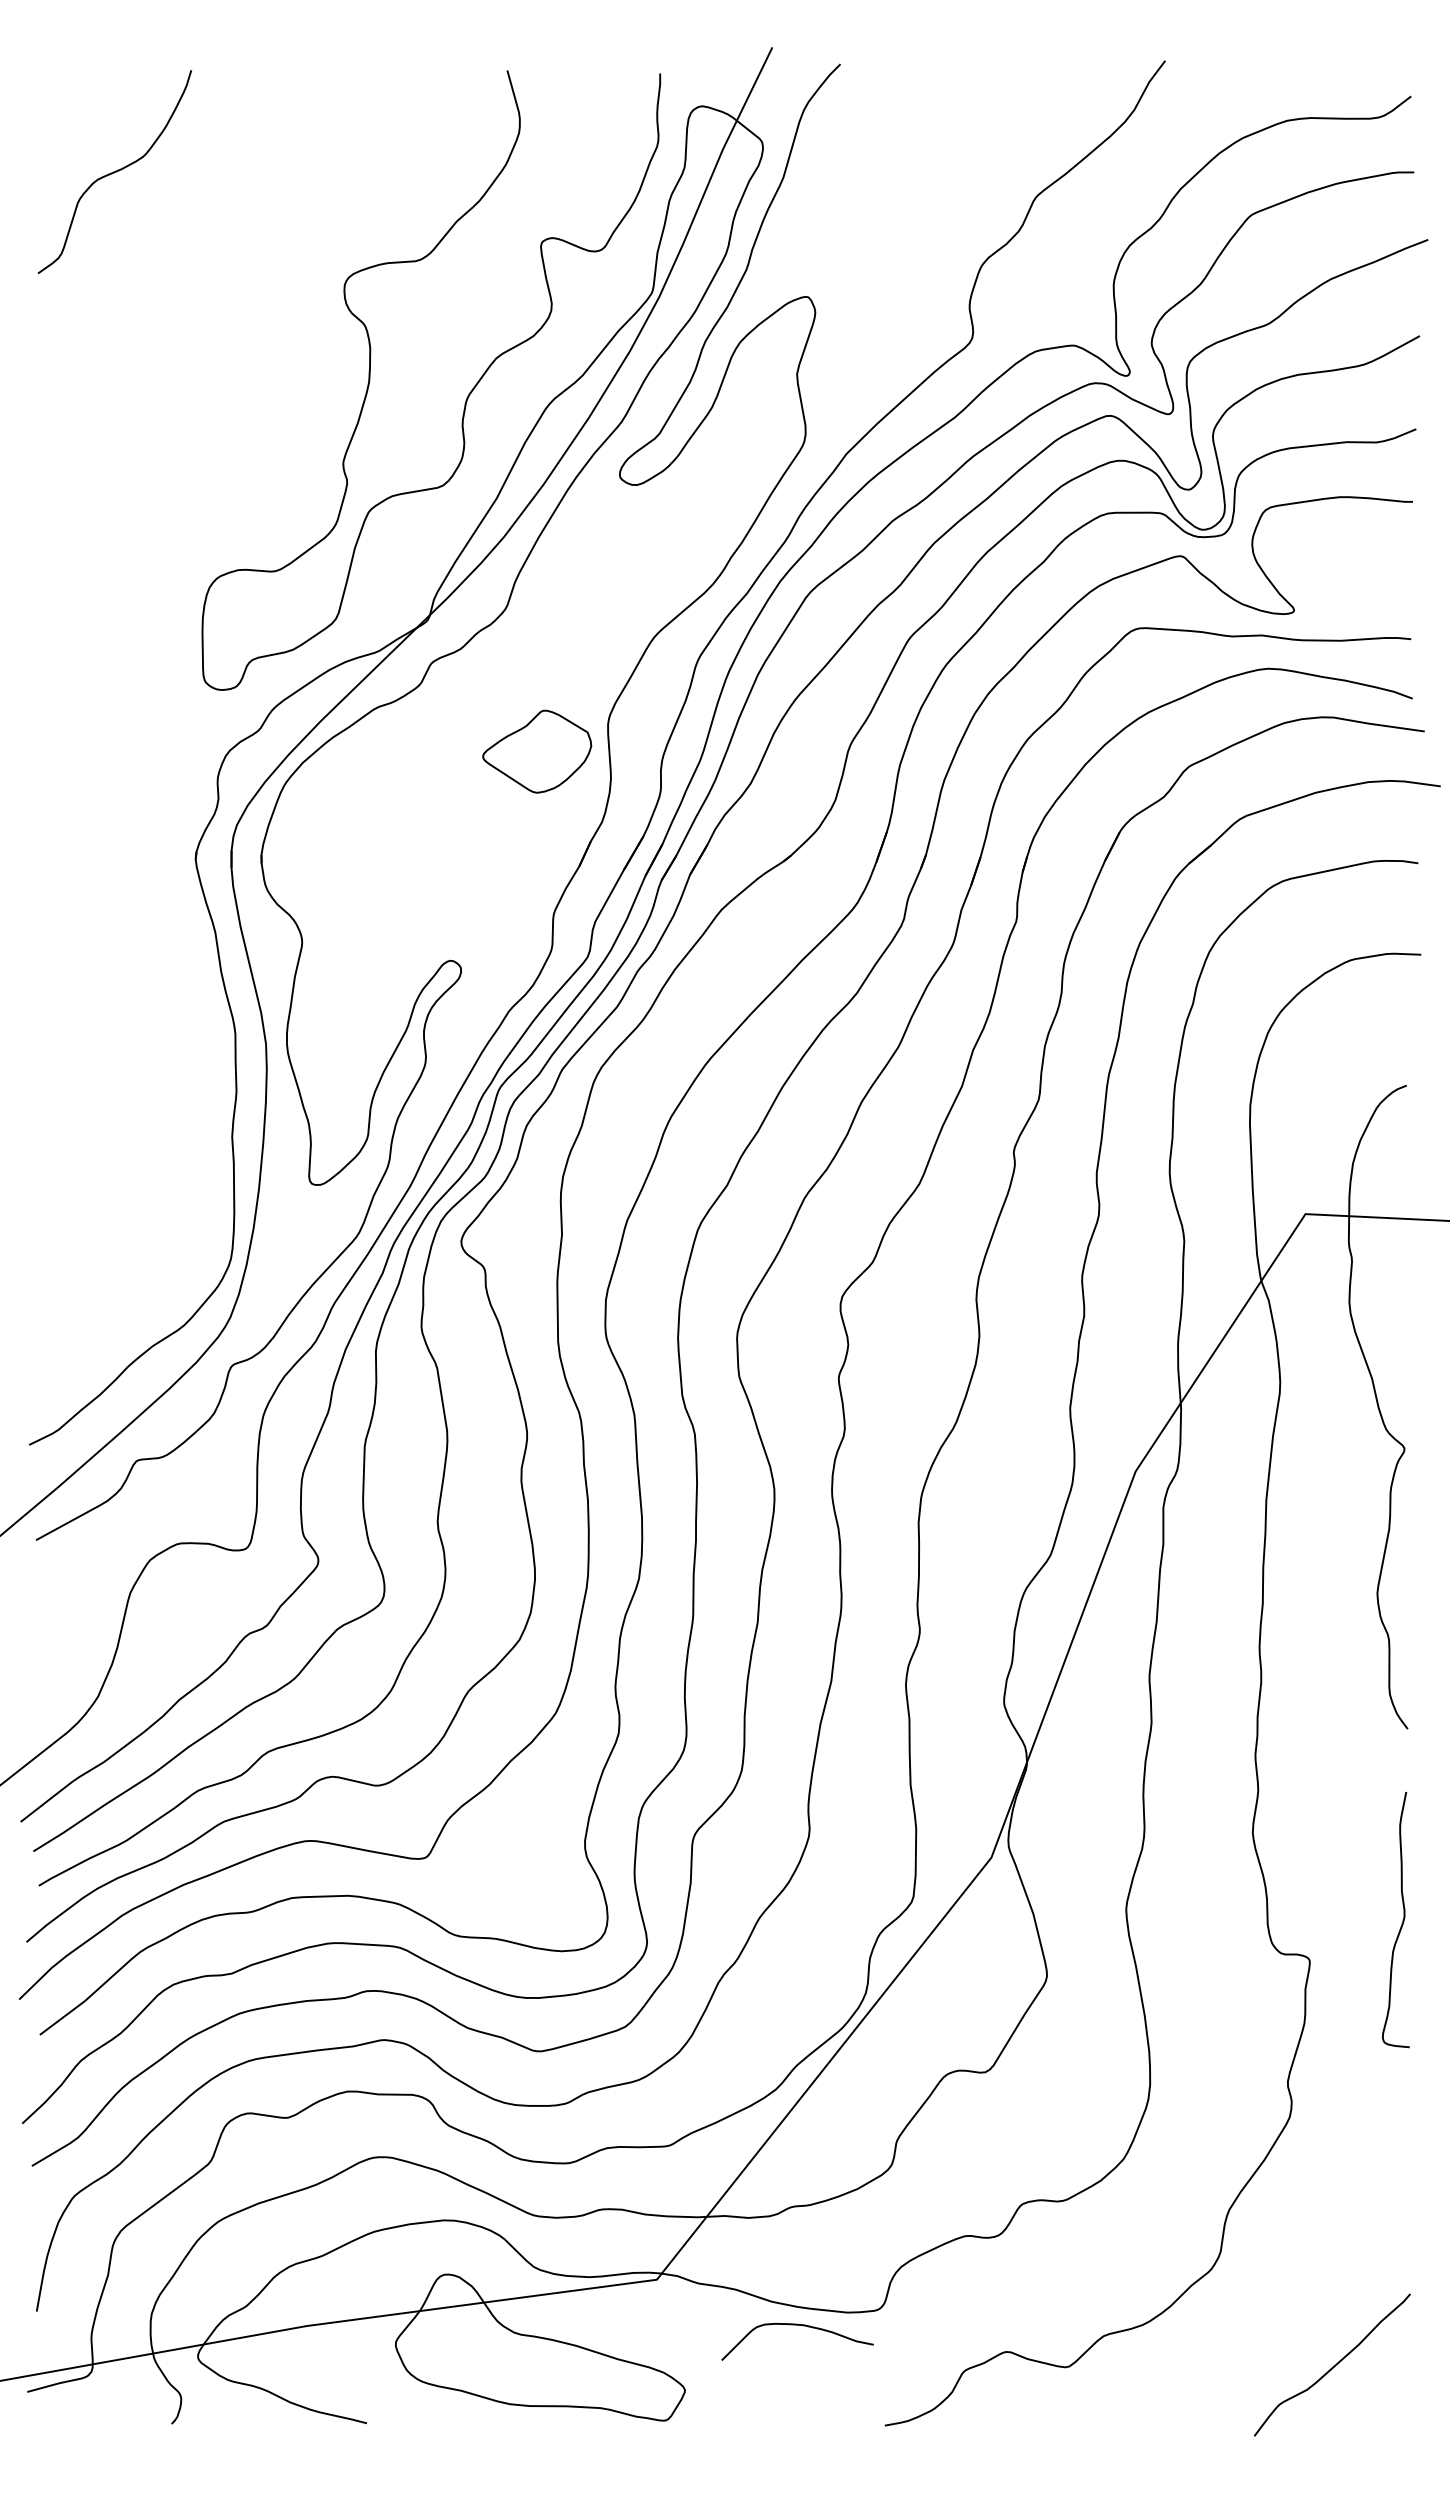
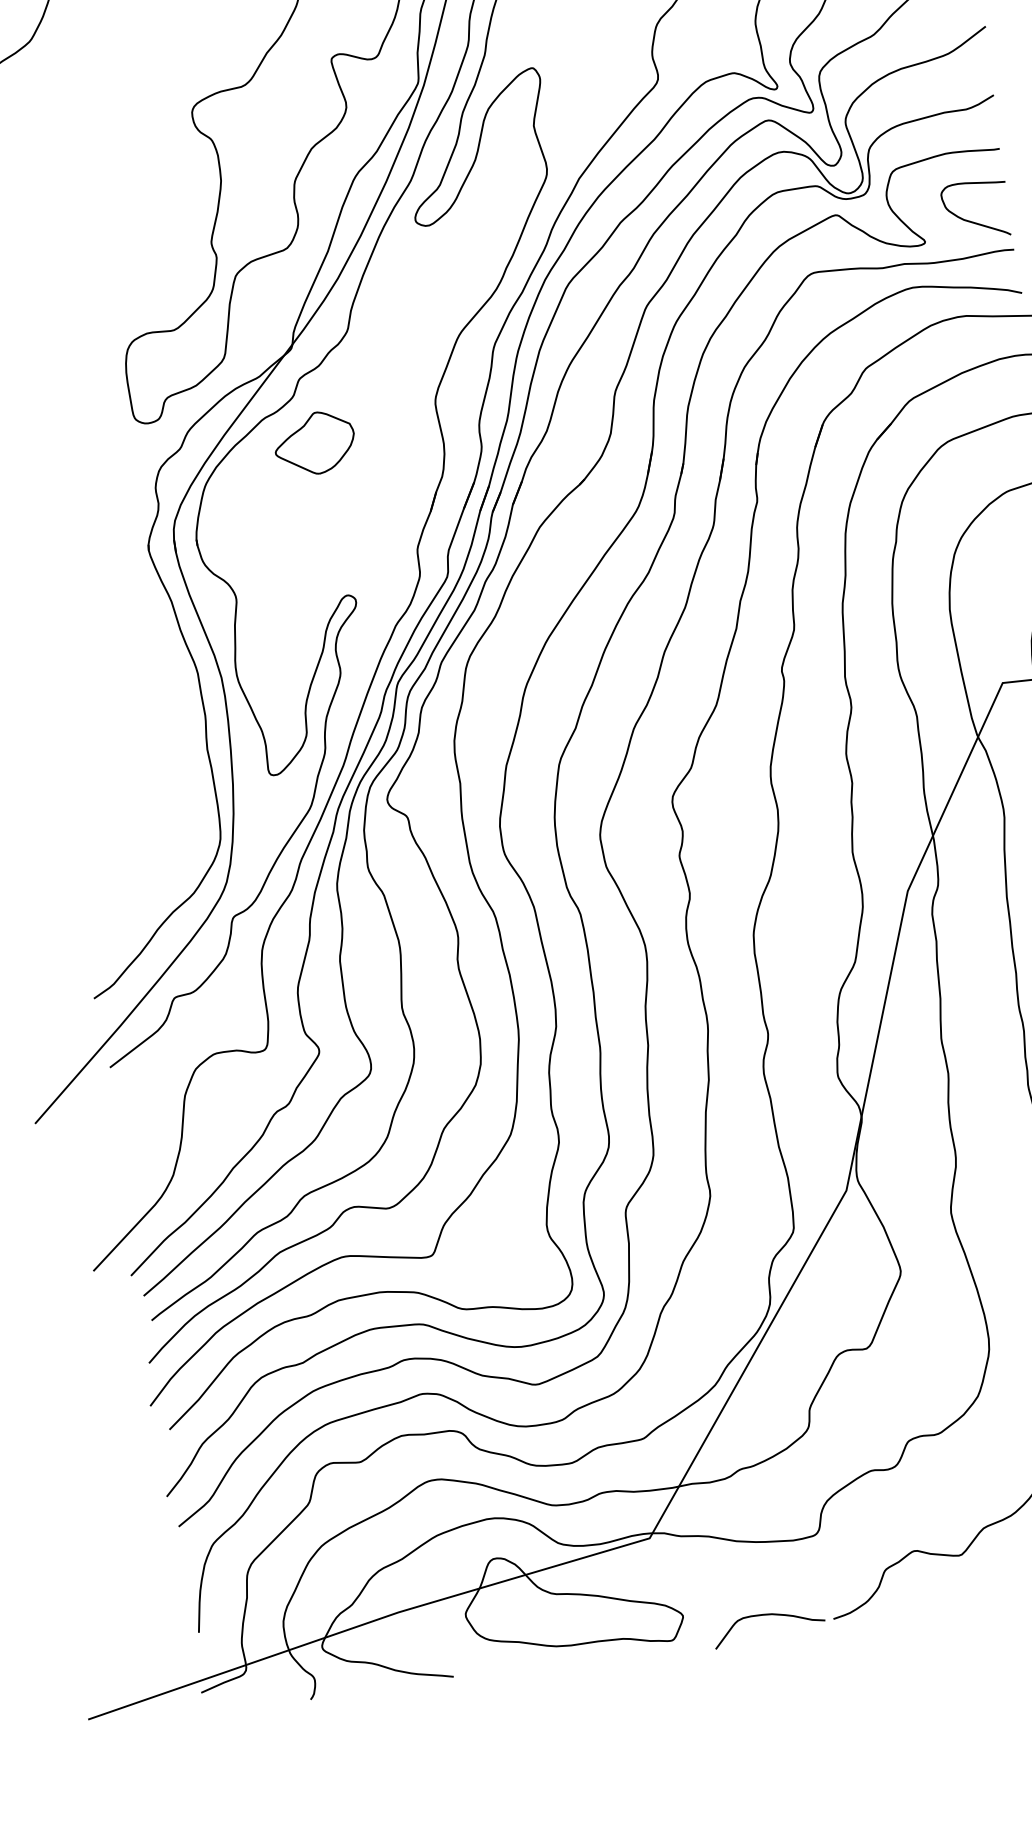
curve: (1362, 593) -> (973, 221), added
part: (537, 751) -> (315, 443), moved
curve: (802, 2326) -> (771, 1615), moved

